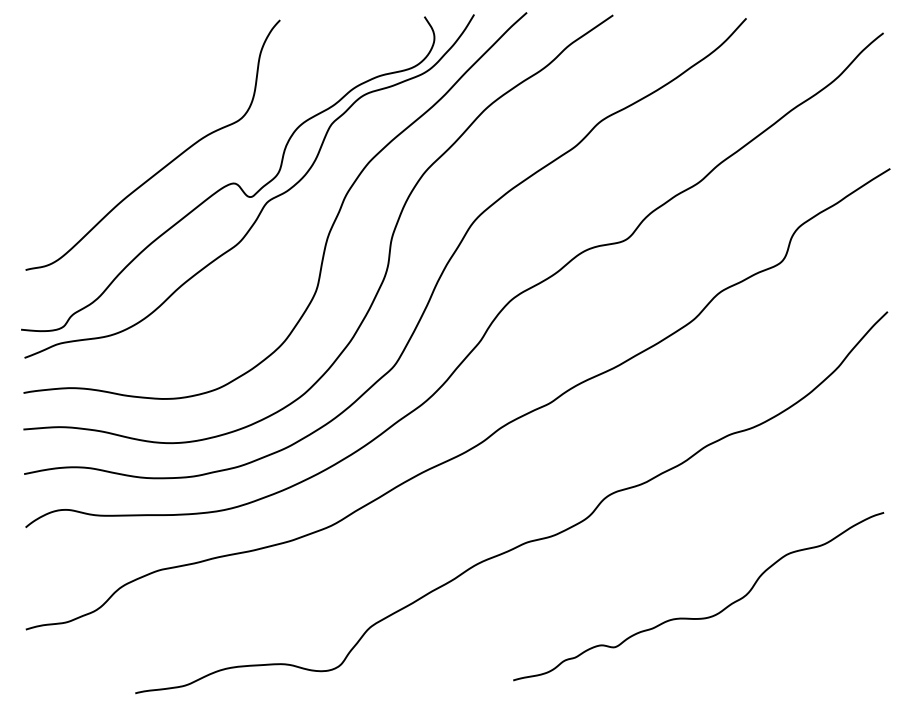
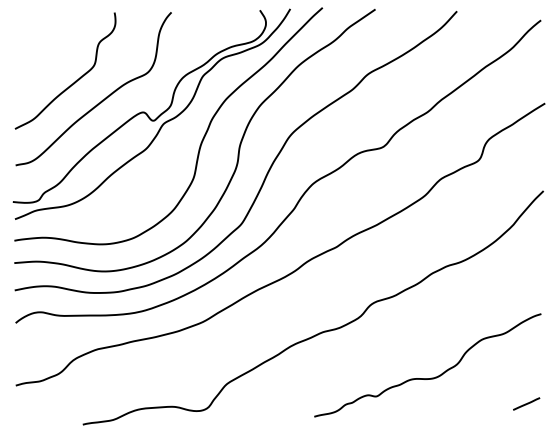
curve: (123, 131) -> (75, 80), added
line: (859, 658) -> (526, 403), added

